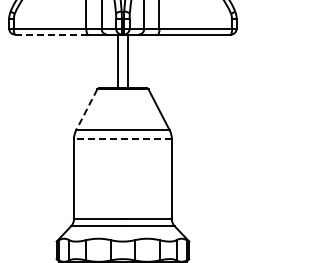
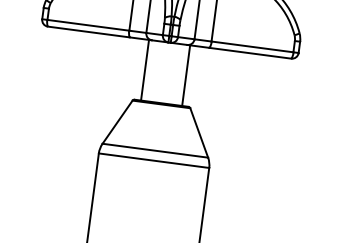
line: (50, 34) -> (87, 31), dashed -> solid
line: (118, 61) -> (186, 75), moved
line: (127, 61) -> (144, 70), moved
line: (86, 110) -> (117, 122), dashed -> solid
line: (122, 139) -> (153, 160), dashed -> solid

